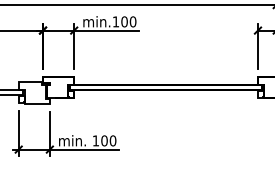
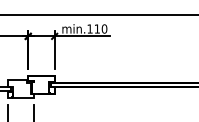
text: (124, 21) -> (97, 28), min.100 -> min.110

